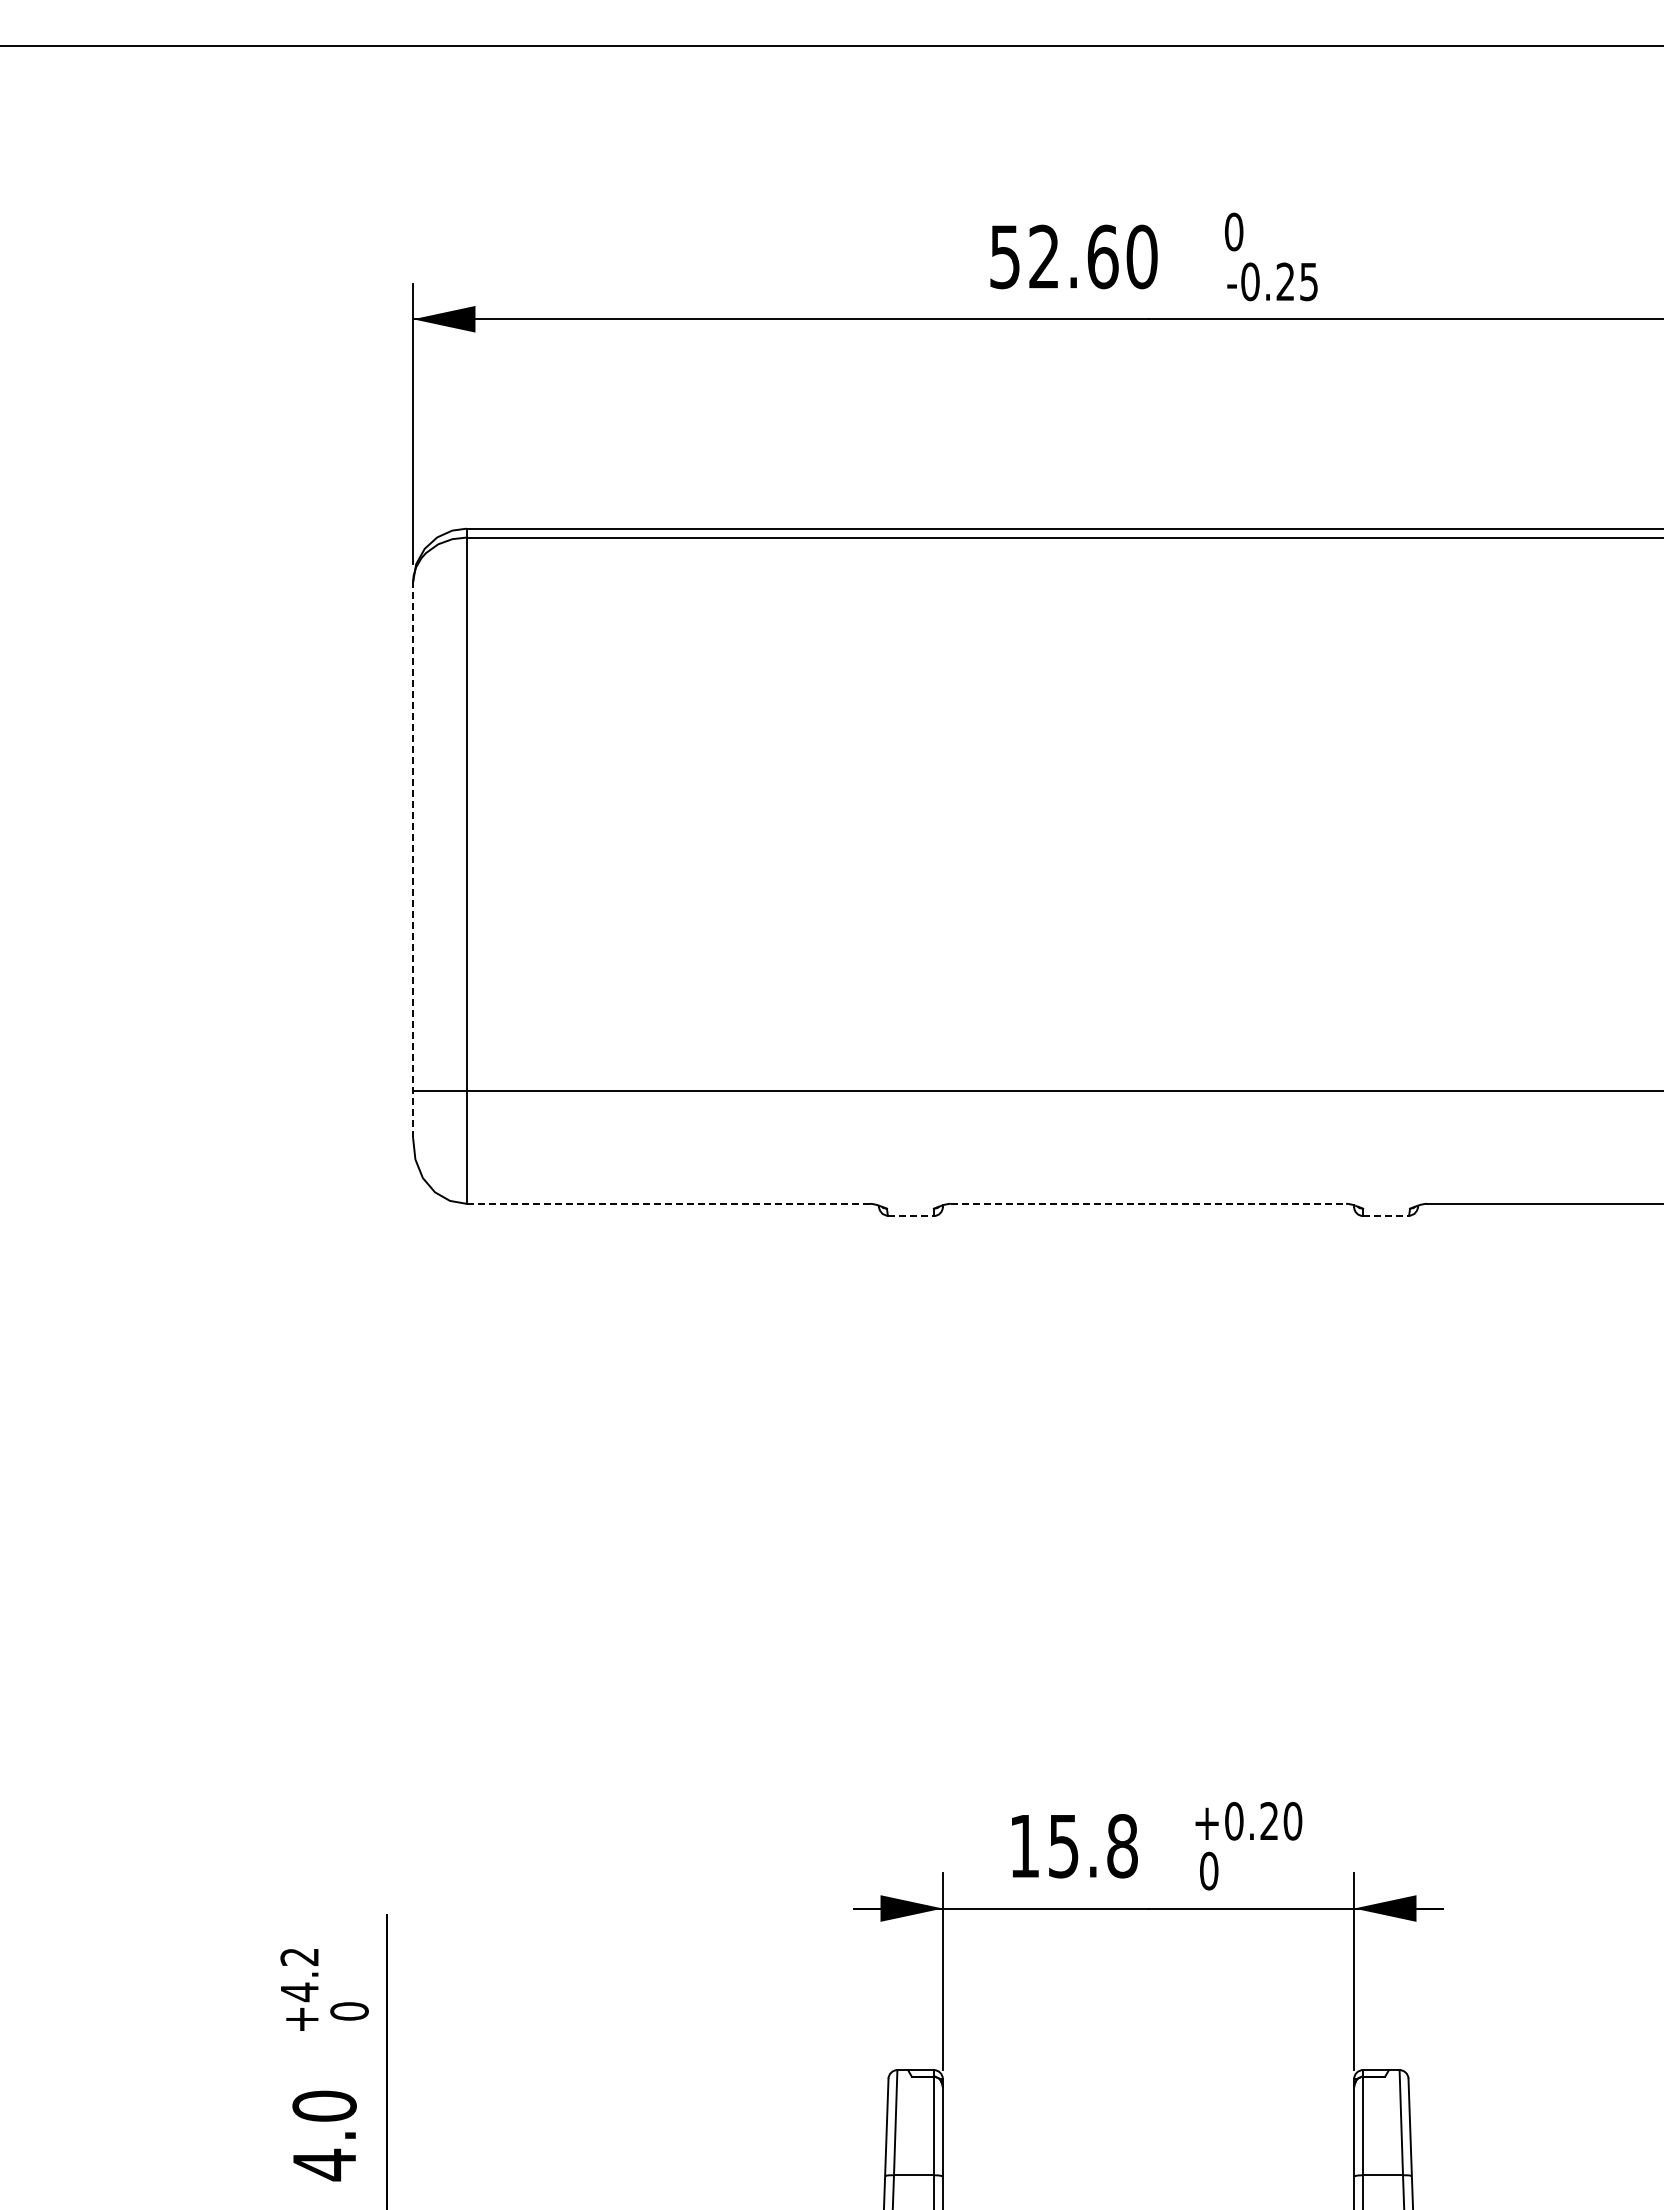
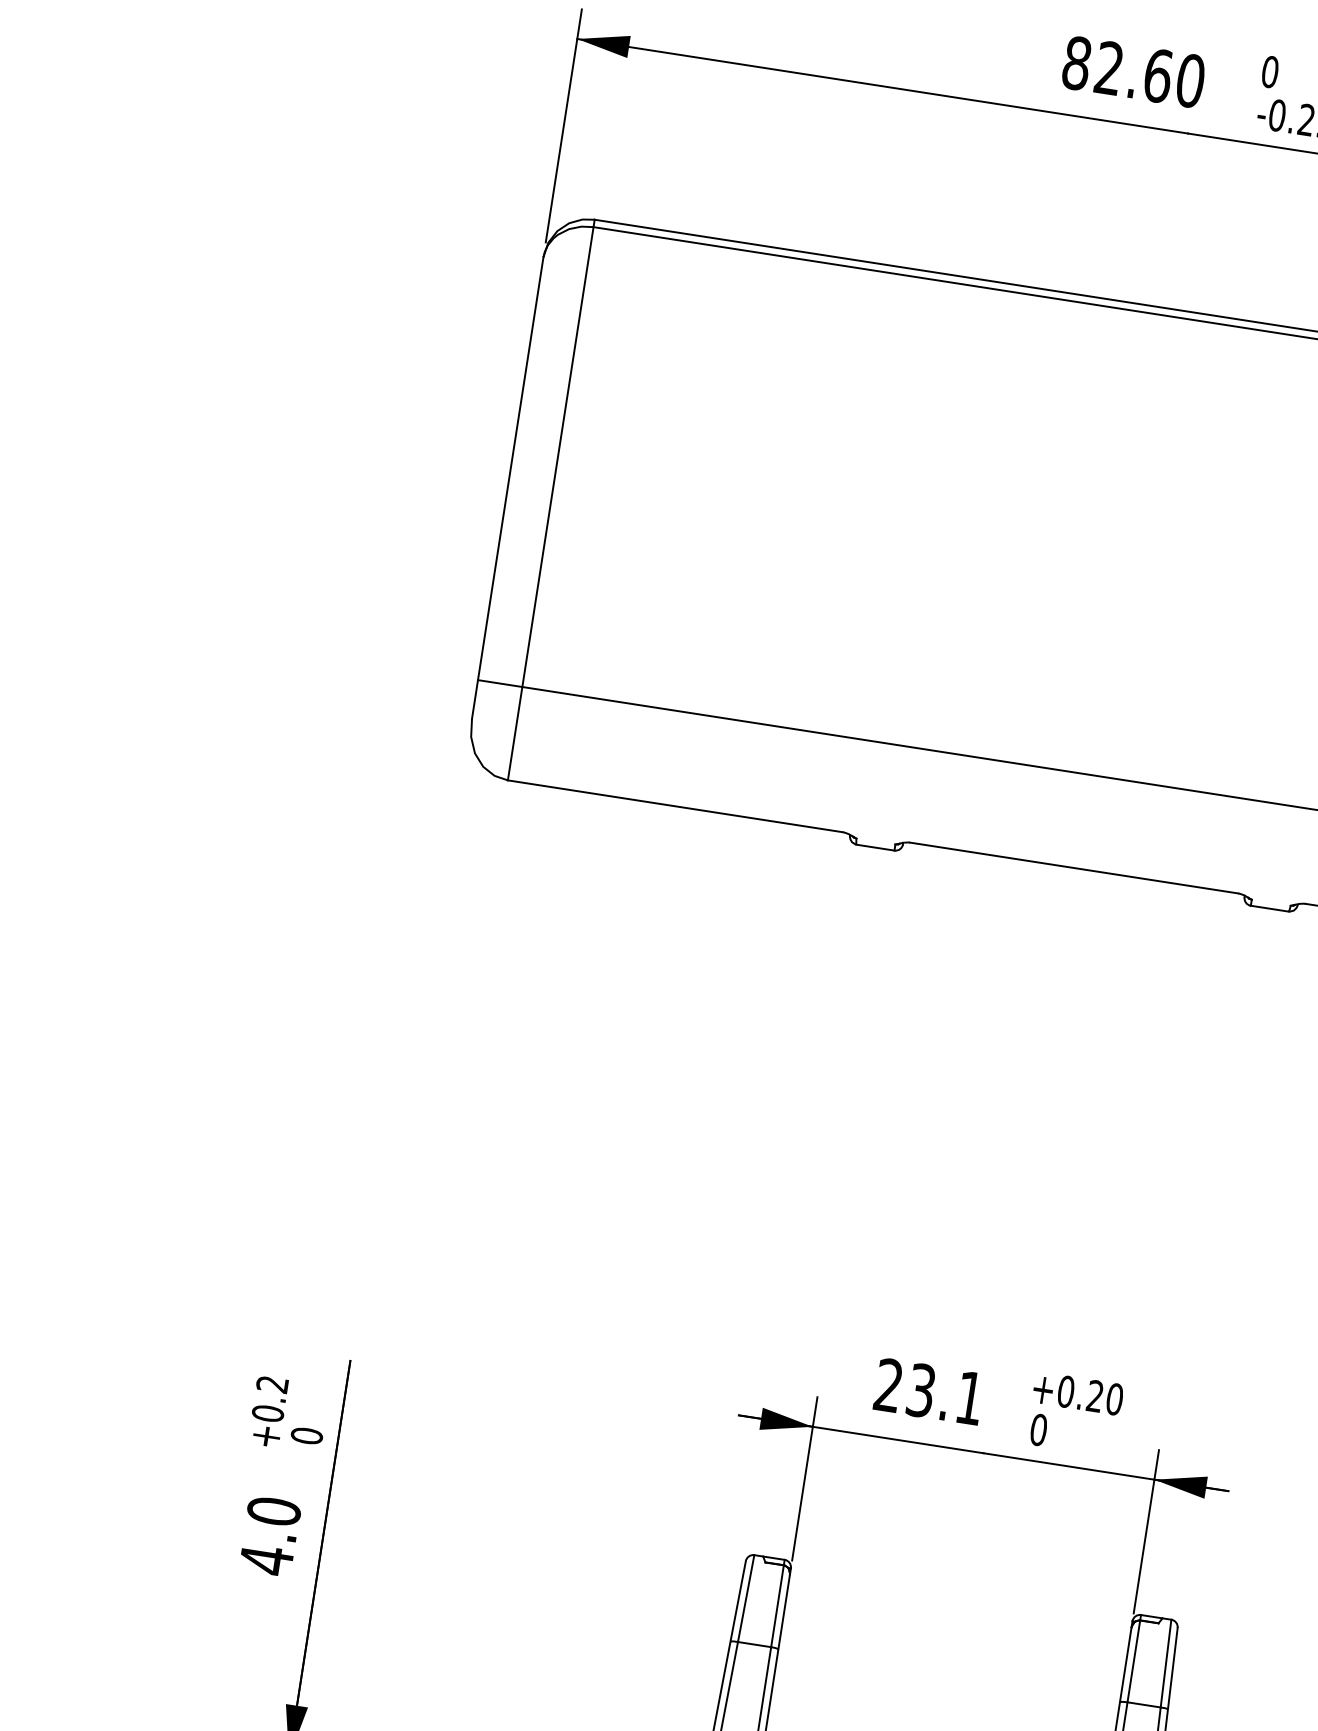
text: (1005, 256) -> (1077, 63), 52.60 -> 82.60
line: (413, 860) -> (508, 488), dashed -> solid
line: (668, 1203) -> (675, 806), dashed -> solid
line: (1148, 1203) -> (1074, 867), dashed -> solid
line: (911, 1216) -> (875, 848), dashed -> solid
line: (1385, 1216) -> (1269, 909), dashed -> solid
text: (1073, 1846) -> (929, 1392), 15.8 -> 23.1
text: (299, 1992) -> (267, 1413), +4.2 -> +0.2

